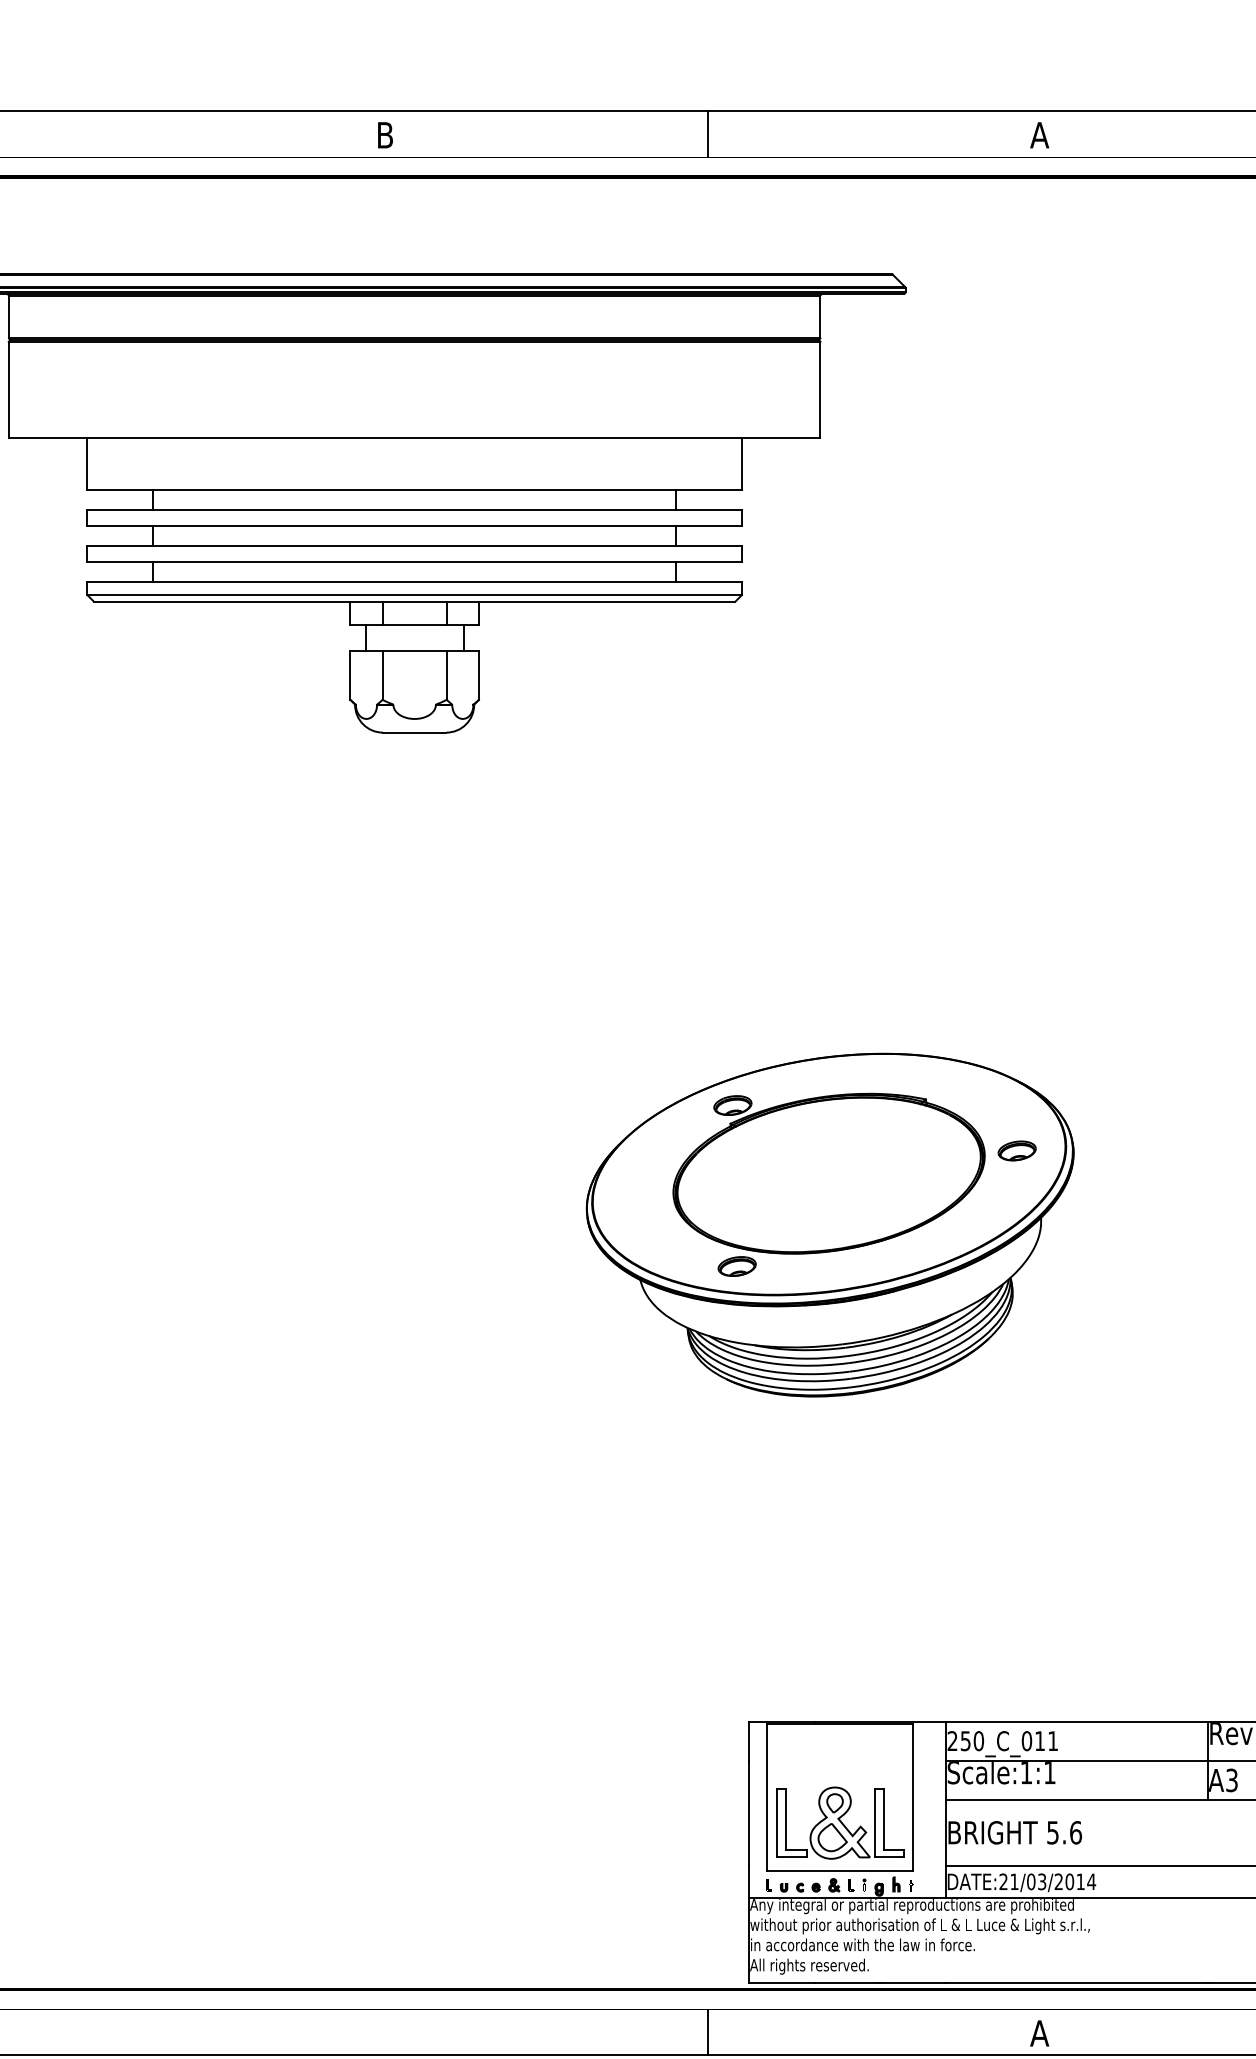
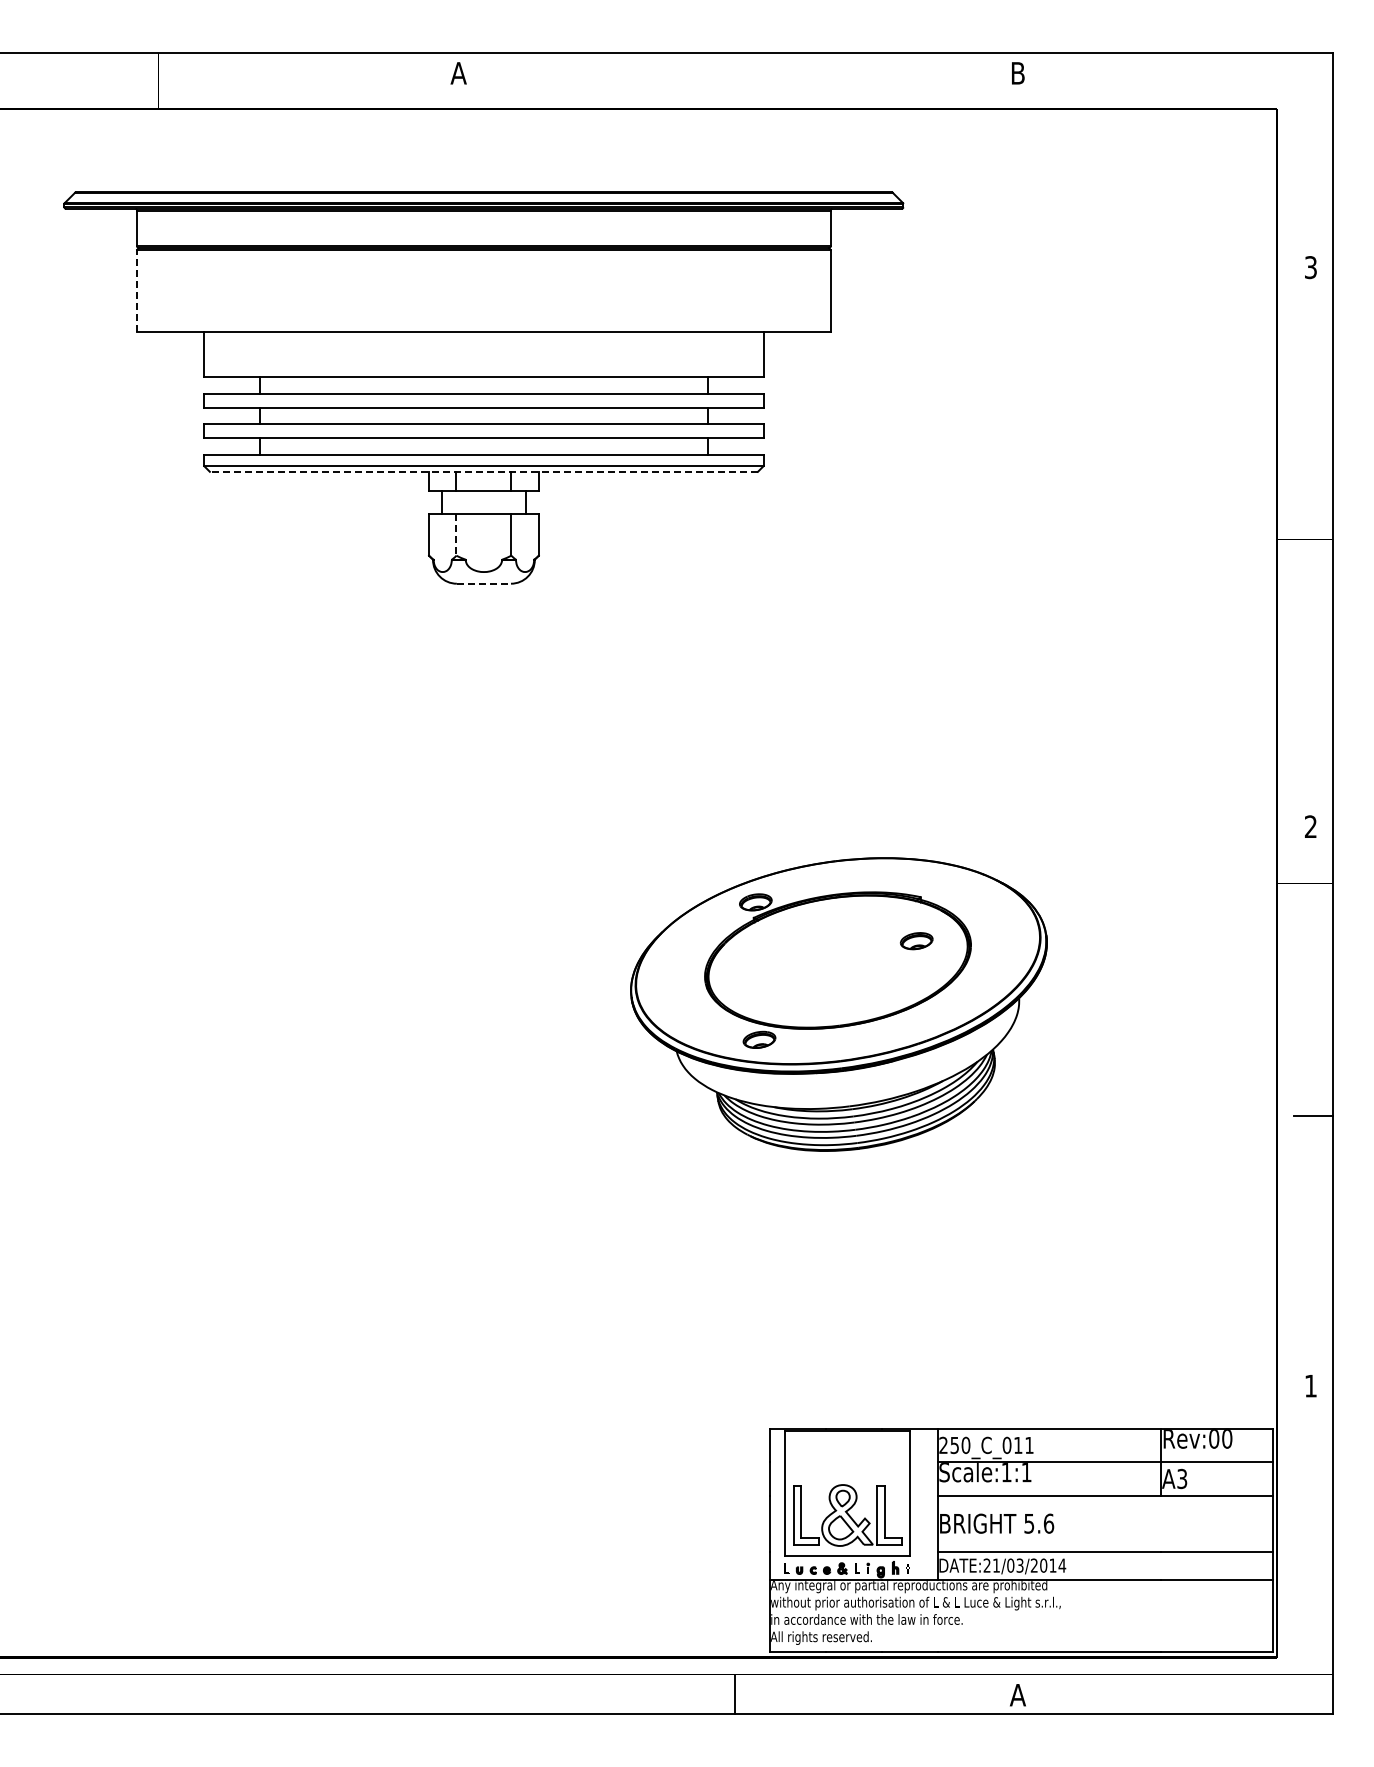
line: (707, 134) -> (734, 72), removed
text: (384, 135) -> (458, 73), B -> A
text: (1039, 135) -> (1017, 73), A -> B
line: (9, 389) -> (137, 290), solid -> dashed
line: (414, 601) -> (483, 471), solid -> dashed
line: (382, 675) -> (456, 534), solid -> dashed
line: (415, 732) -> (484, 583), solid -> dashed
part: (1016, 1151) -> (916, 941), moved

